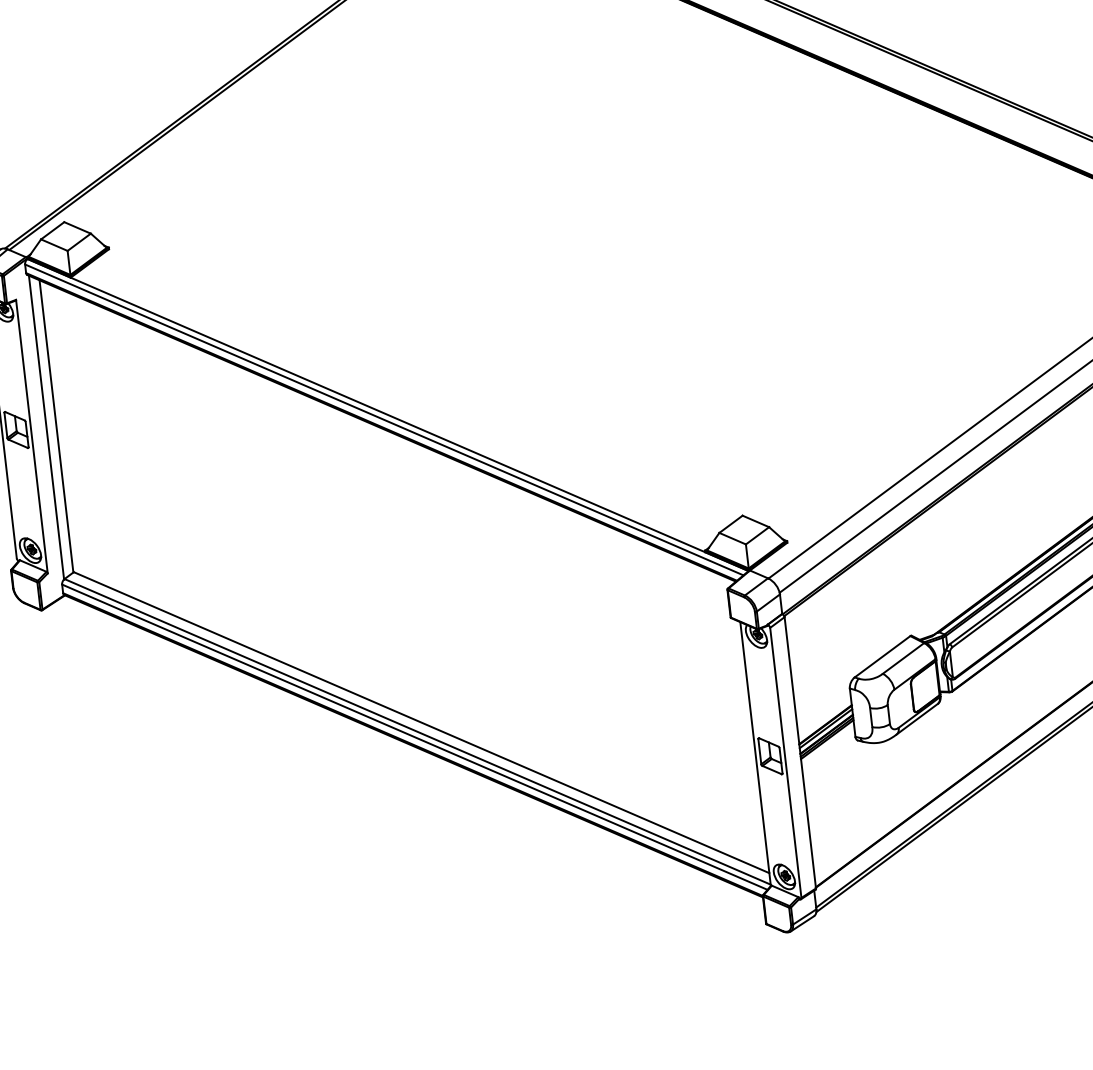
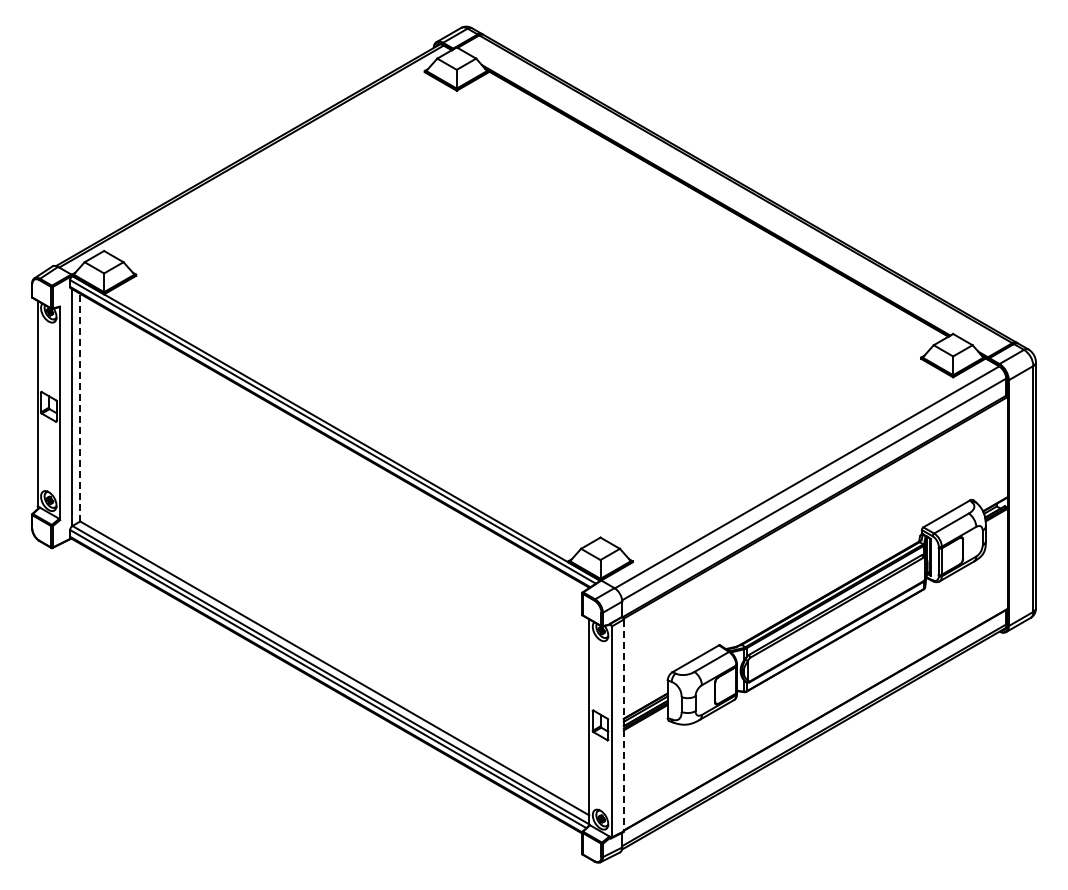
line: (55, 426) -> (79, 407), solid -> dashed
line: (799, 752) -> (623, 725), solid -> dashed

